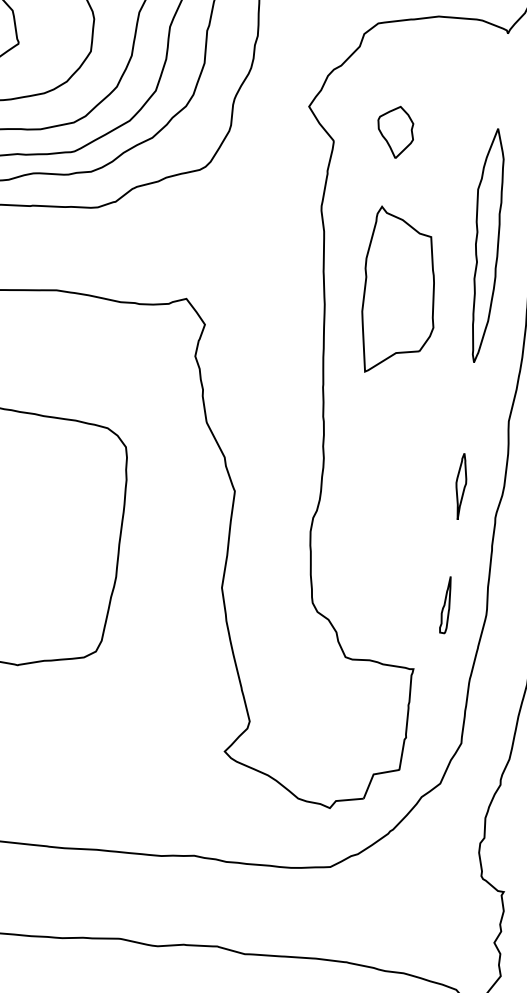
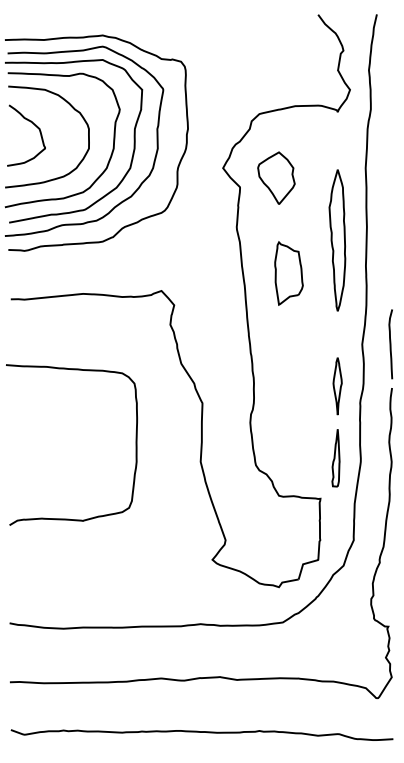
part: (395, 131) -> (276, 177), size x1.67
part: (399, 291) -> (288, 273), size x0.62
part: (460, 486) -> (337, 386), size x1.43
part: (445, 605) -> (335, 458), size x1.67

